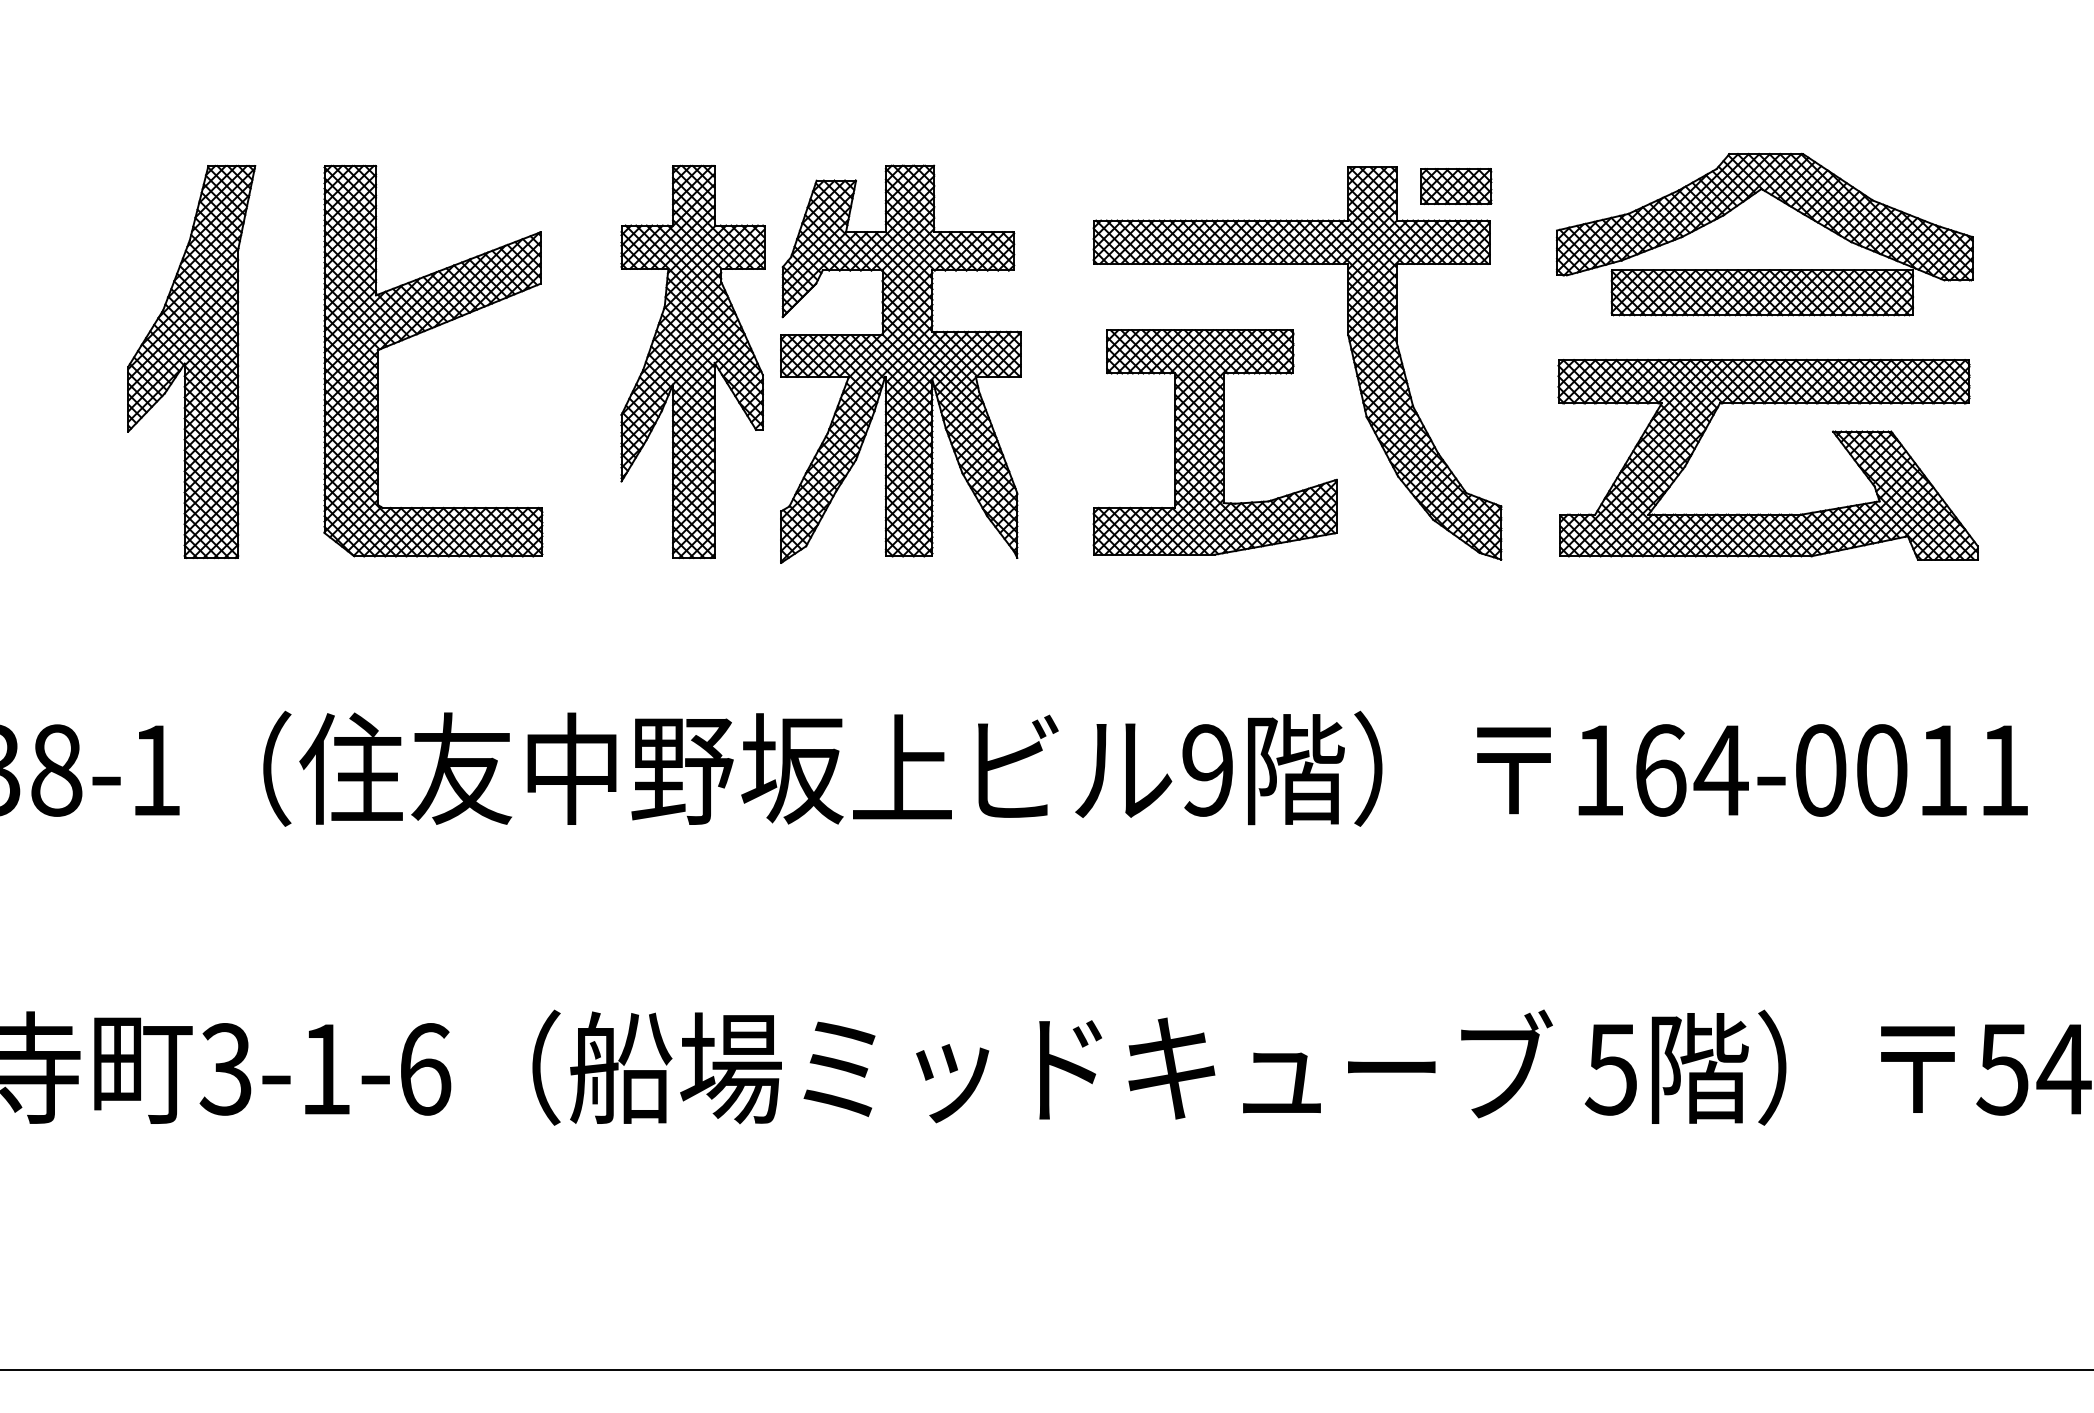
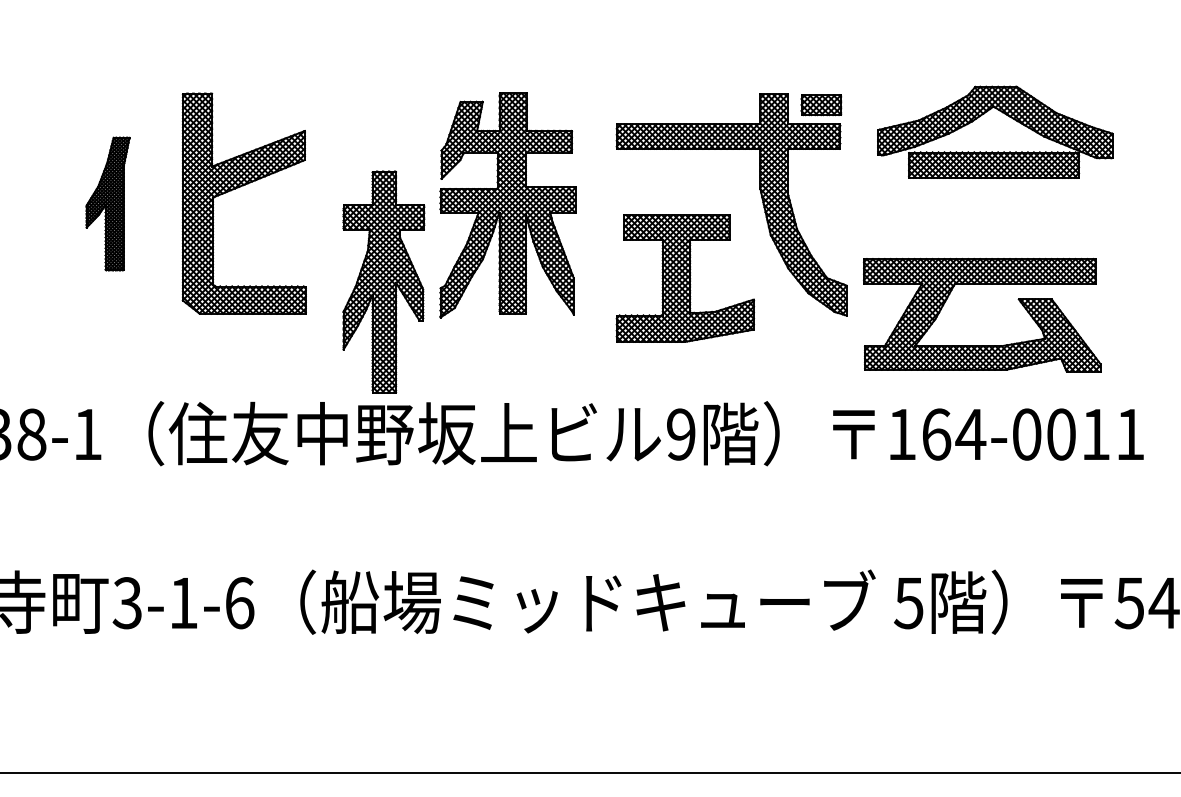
part: (190, 360) -> (107, 203), size x0.6
part: (692, 360) -> (383, 281), moved
part: (1215, 442) -> (685, 278), moved
part: (1768, 513) -> (982, 345), moved

